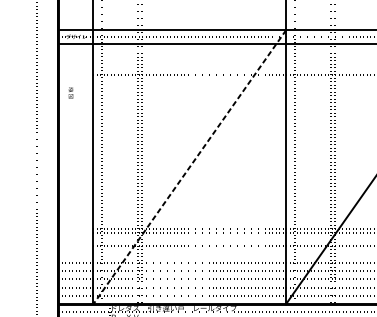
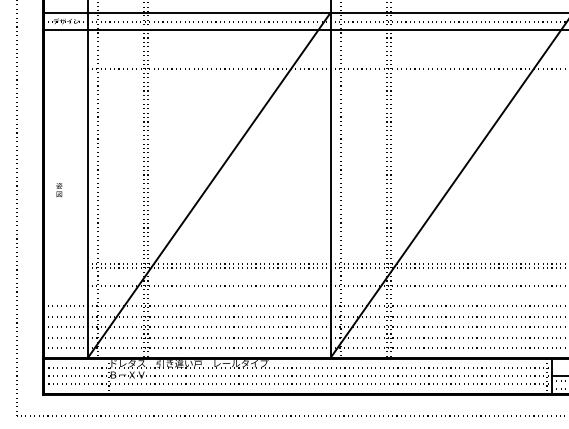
text: (71, 93) -> (59, 190), moved
line: (189, 167) -> (208, 186), dashed -> solid

